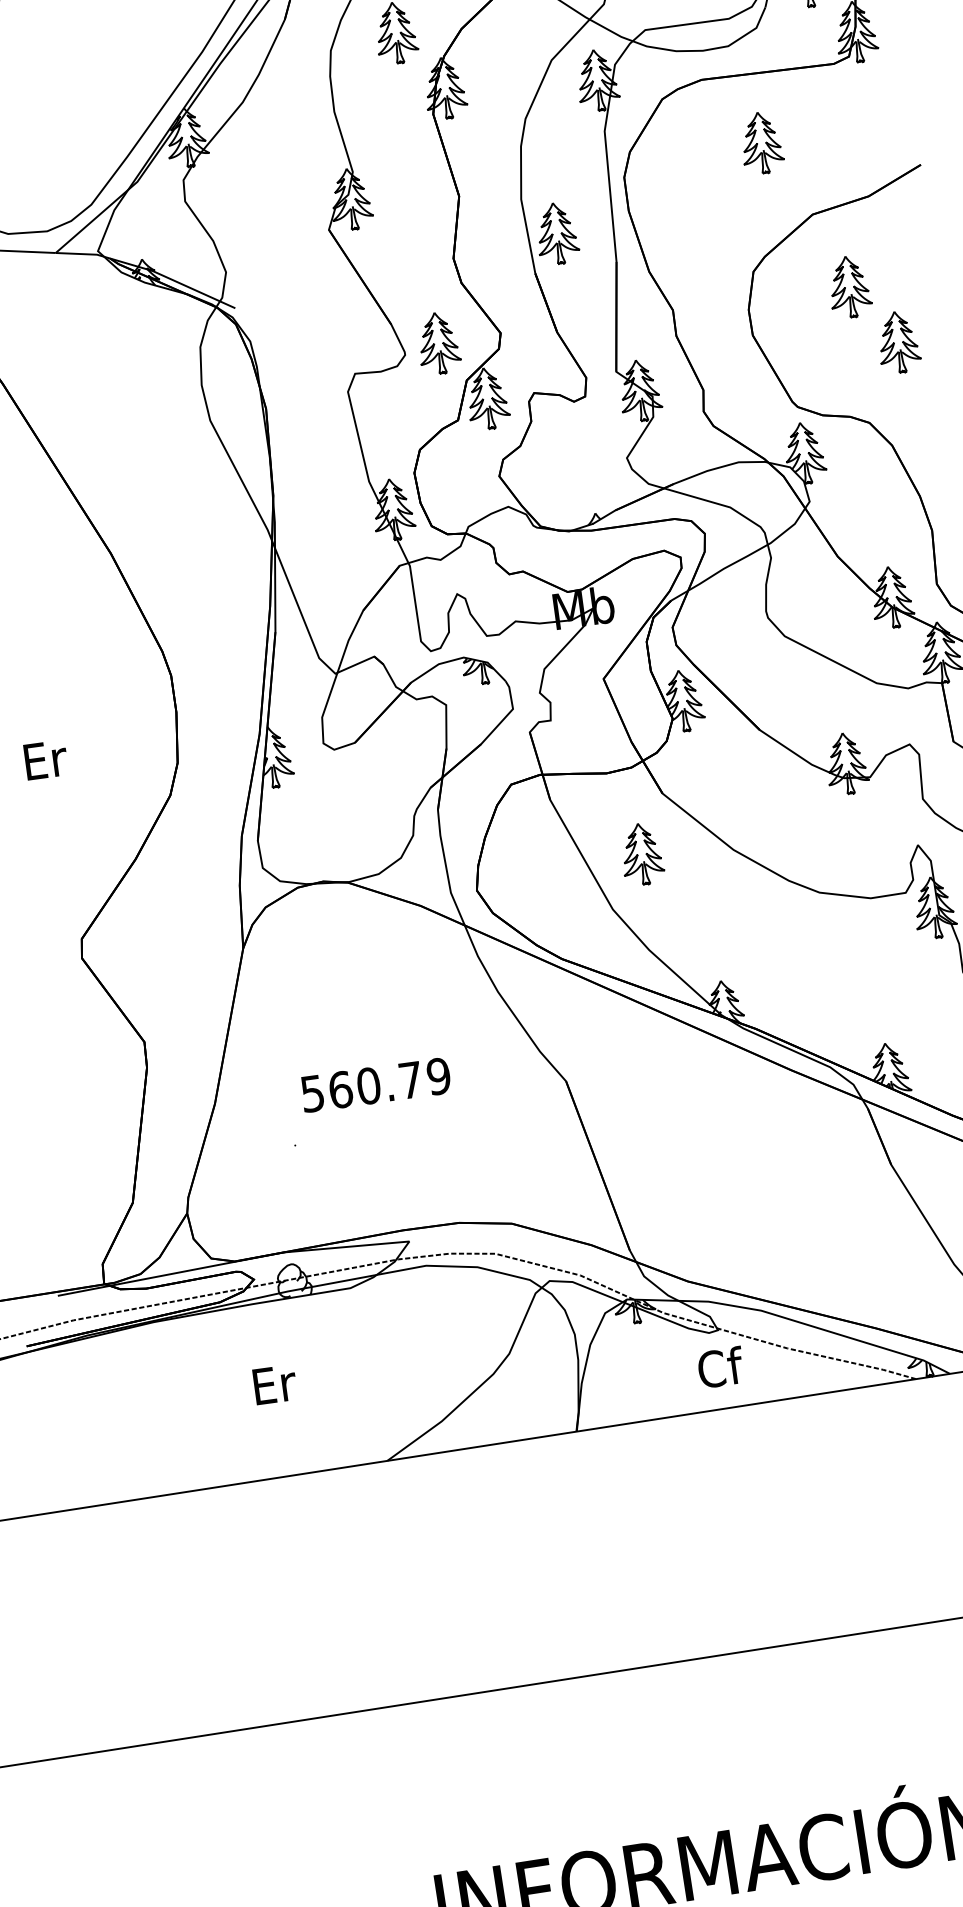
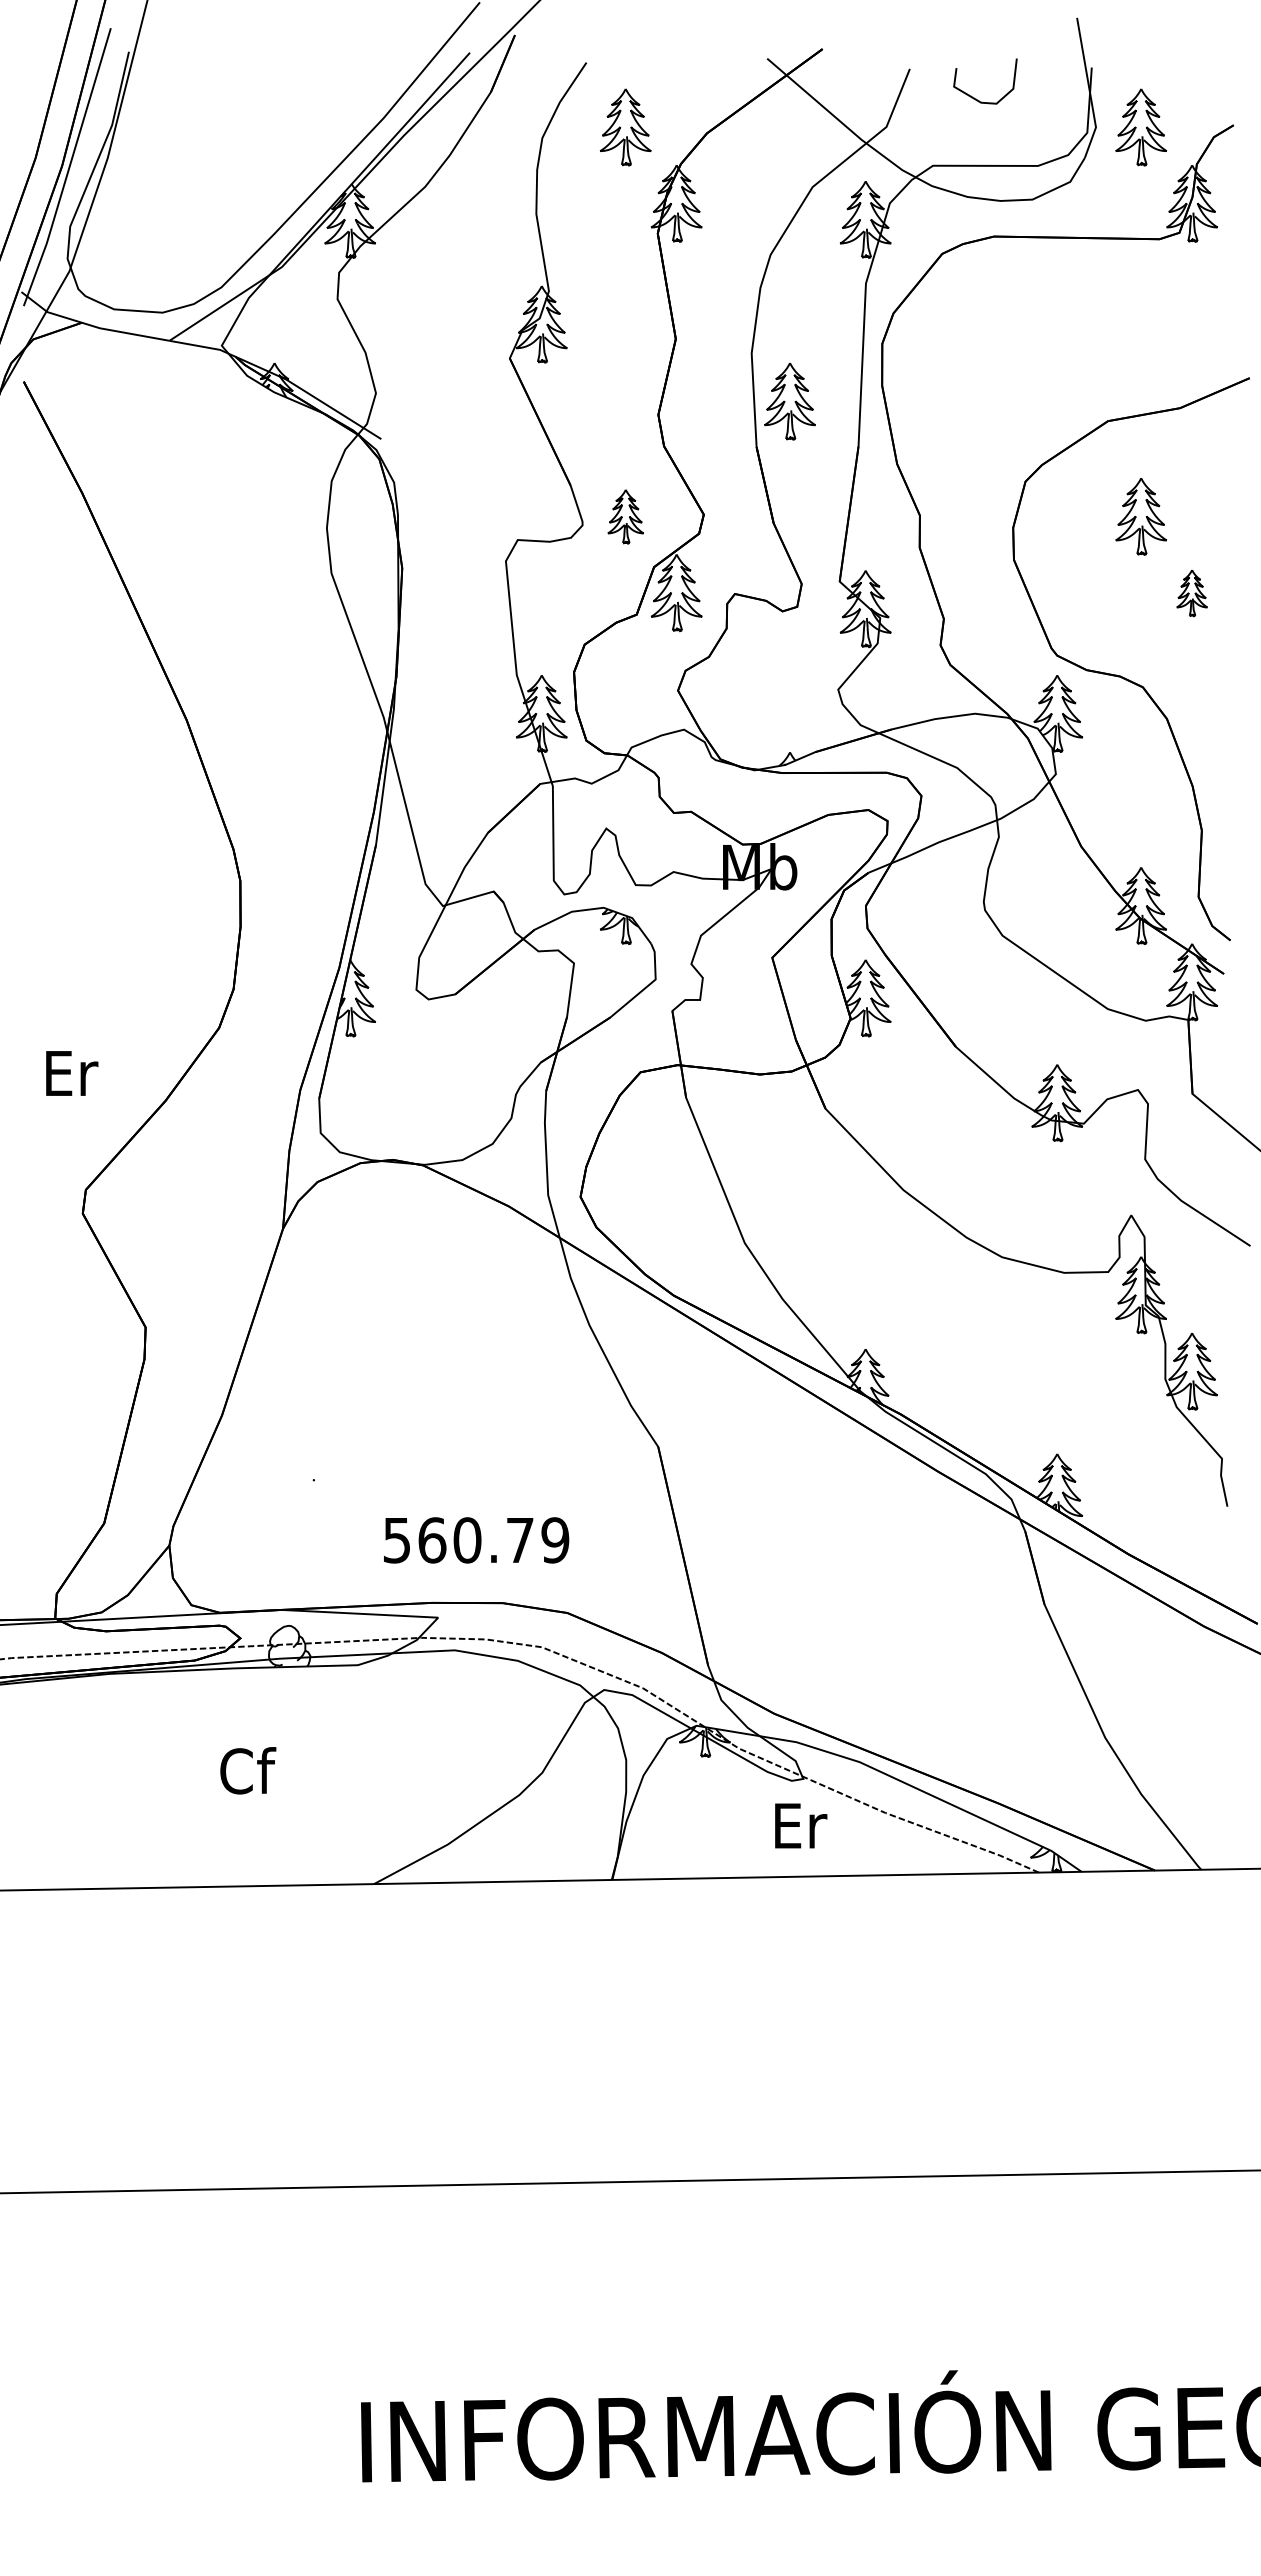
part: (761, 143) -> (1057, 324), removed
part: (898, 342) -> (1191, 593), size x0.6
part: (438, 343) -> (625, 516), size x0.7
text: (46, 759) -> (72, 1073), moved
part: (641, 854) -> (789, 1180), removed
text: (376, 1085) -> (476, 1540), moved
text: (720, 1367) -> (800, 1825), Cf -> Er
text: (274, 1384) -> (248, 1770), Er -> Cf

